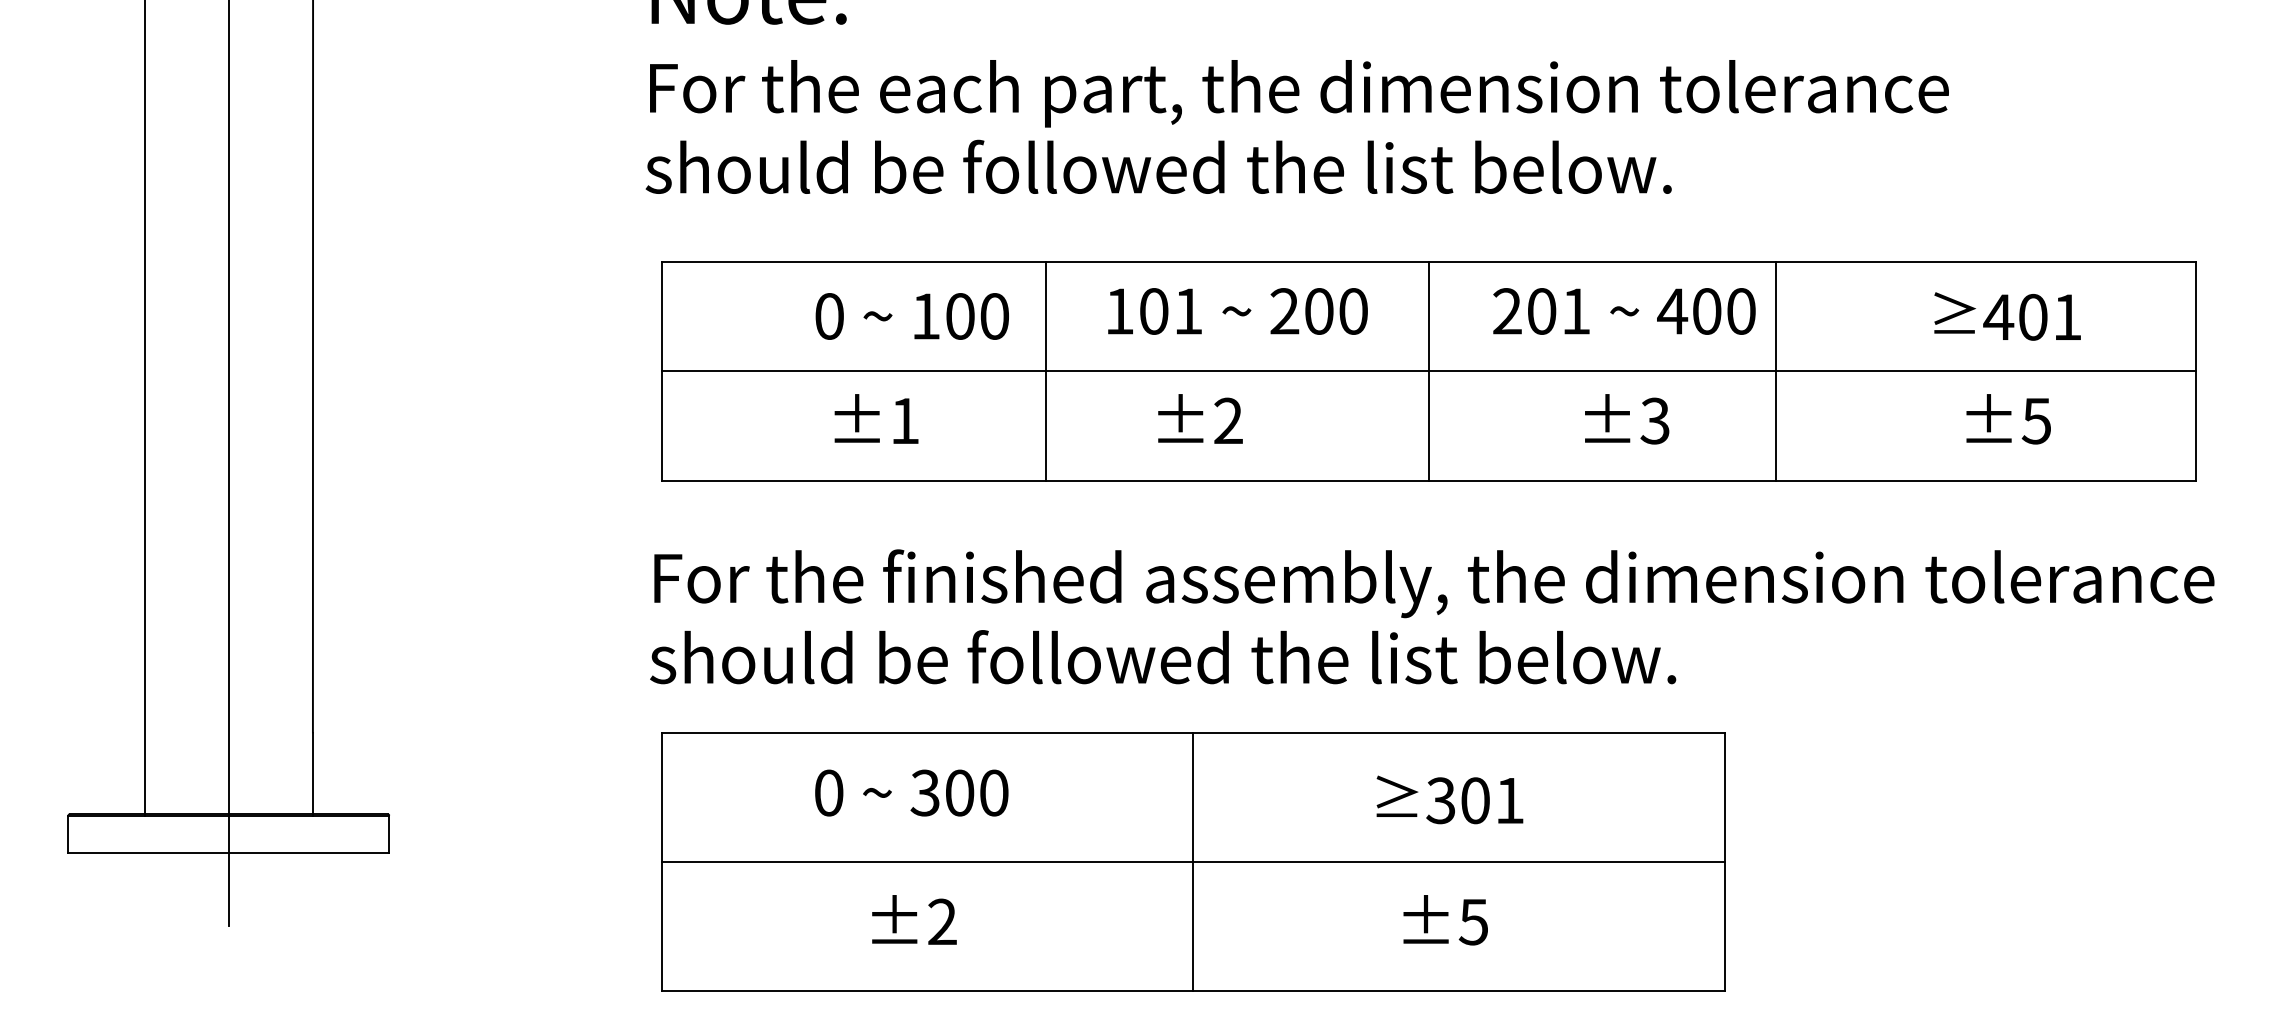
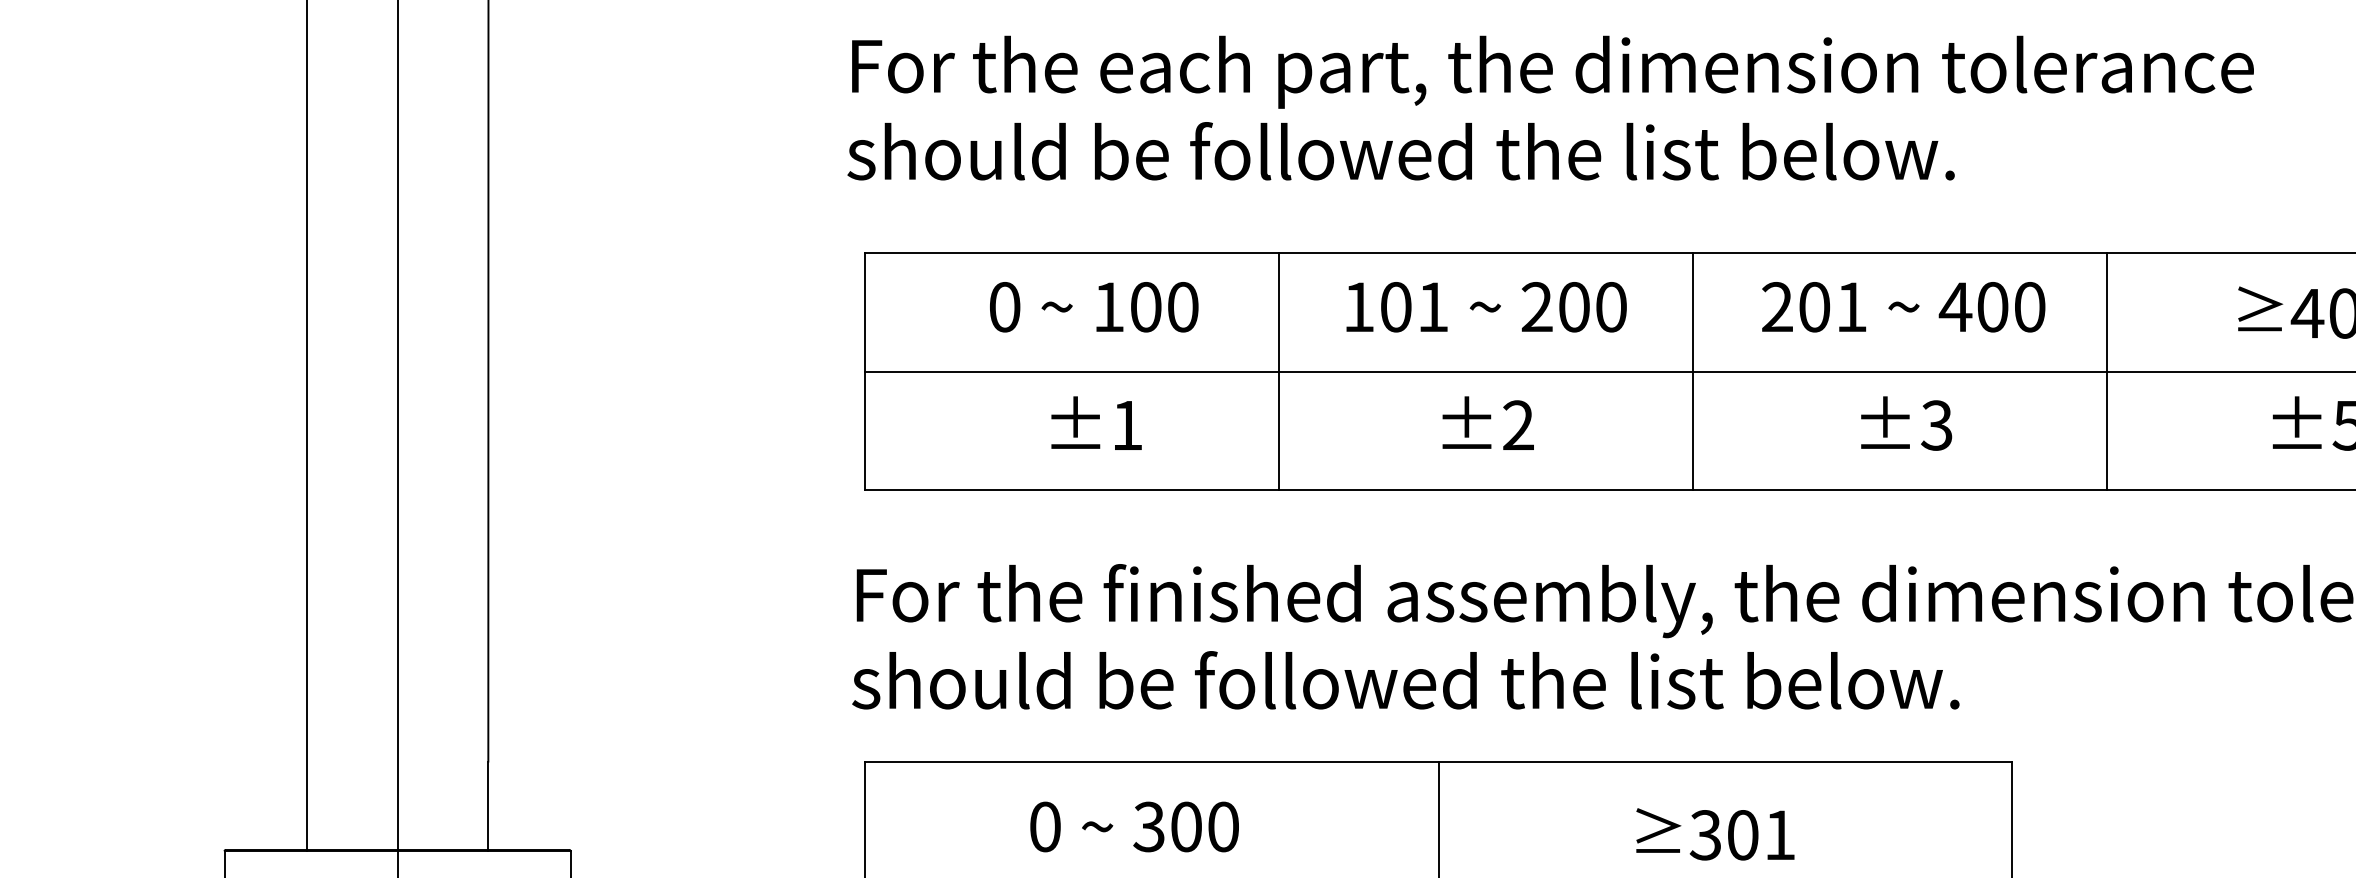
text: (911, 316) -> (1093, 307), moved
line: (1775, 370) -> (2106, 370), moved
text: (1200, 418) -> (1488, 422), moved

